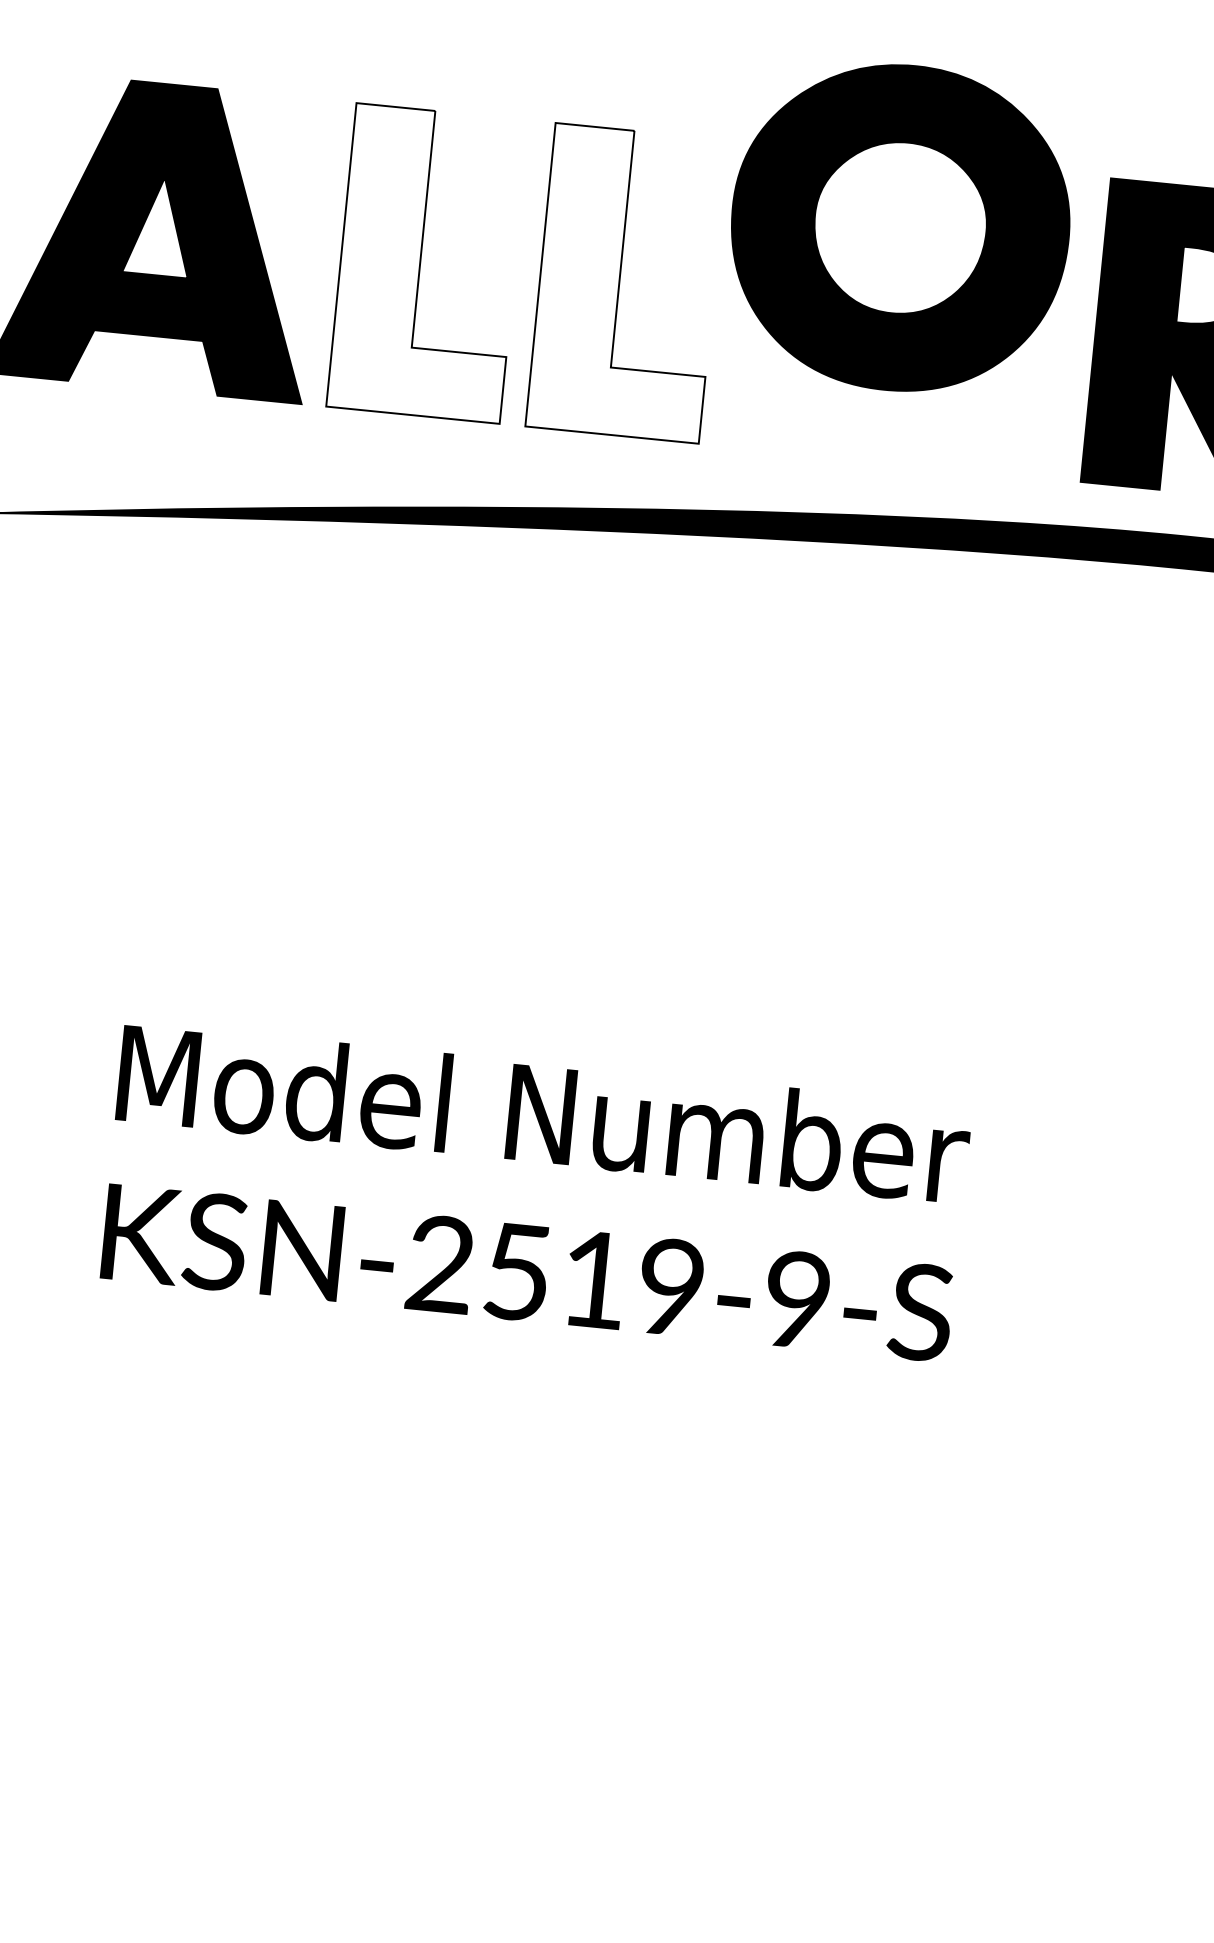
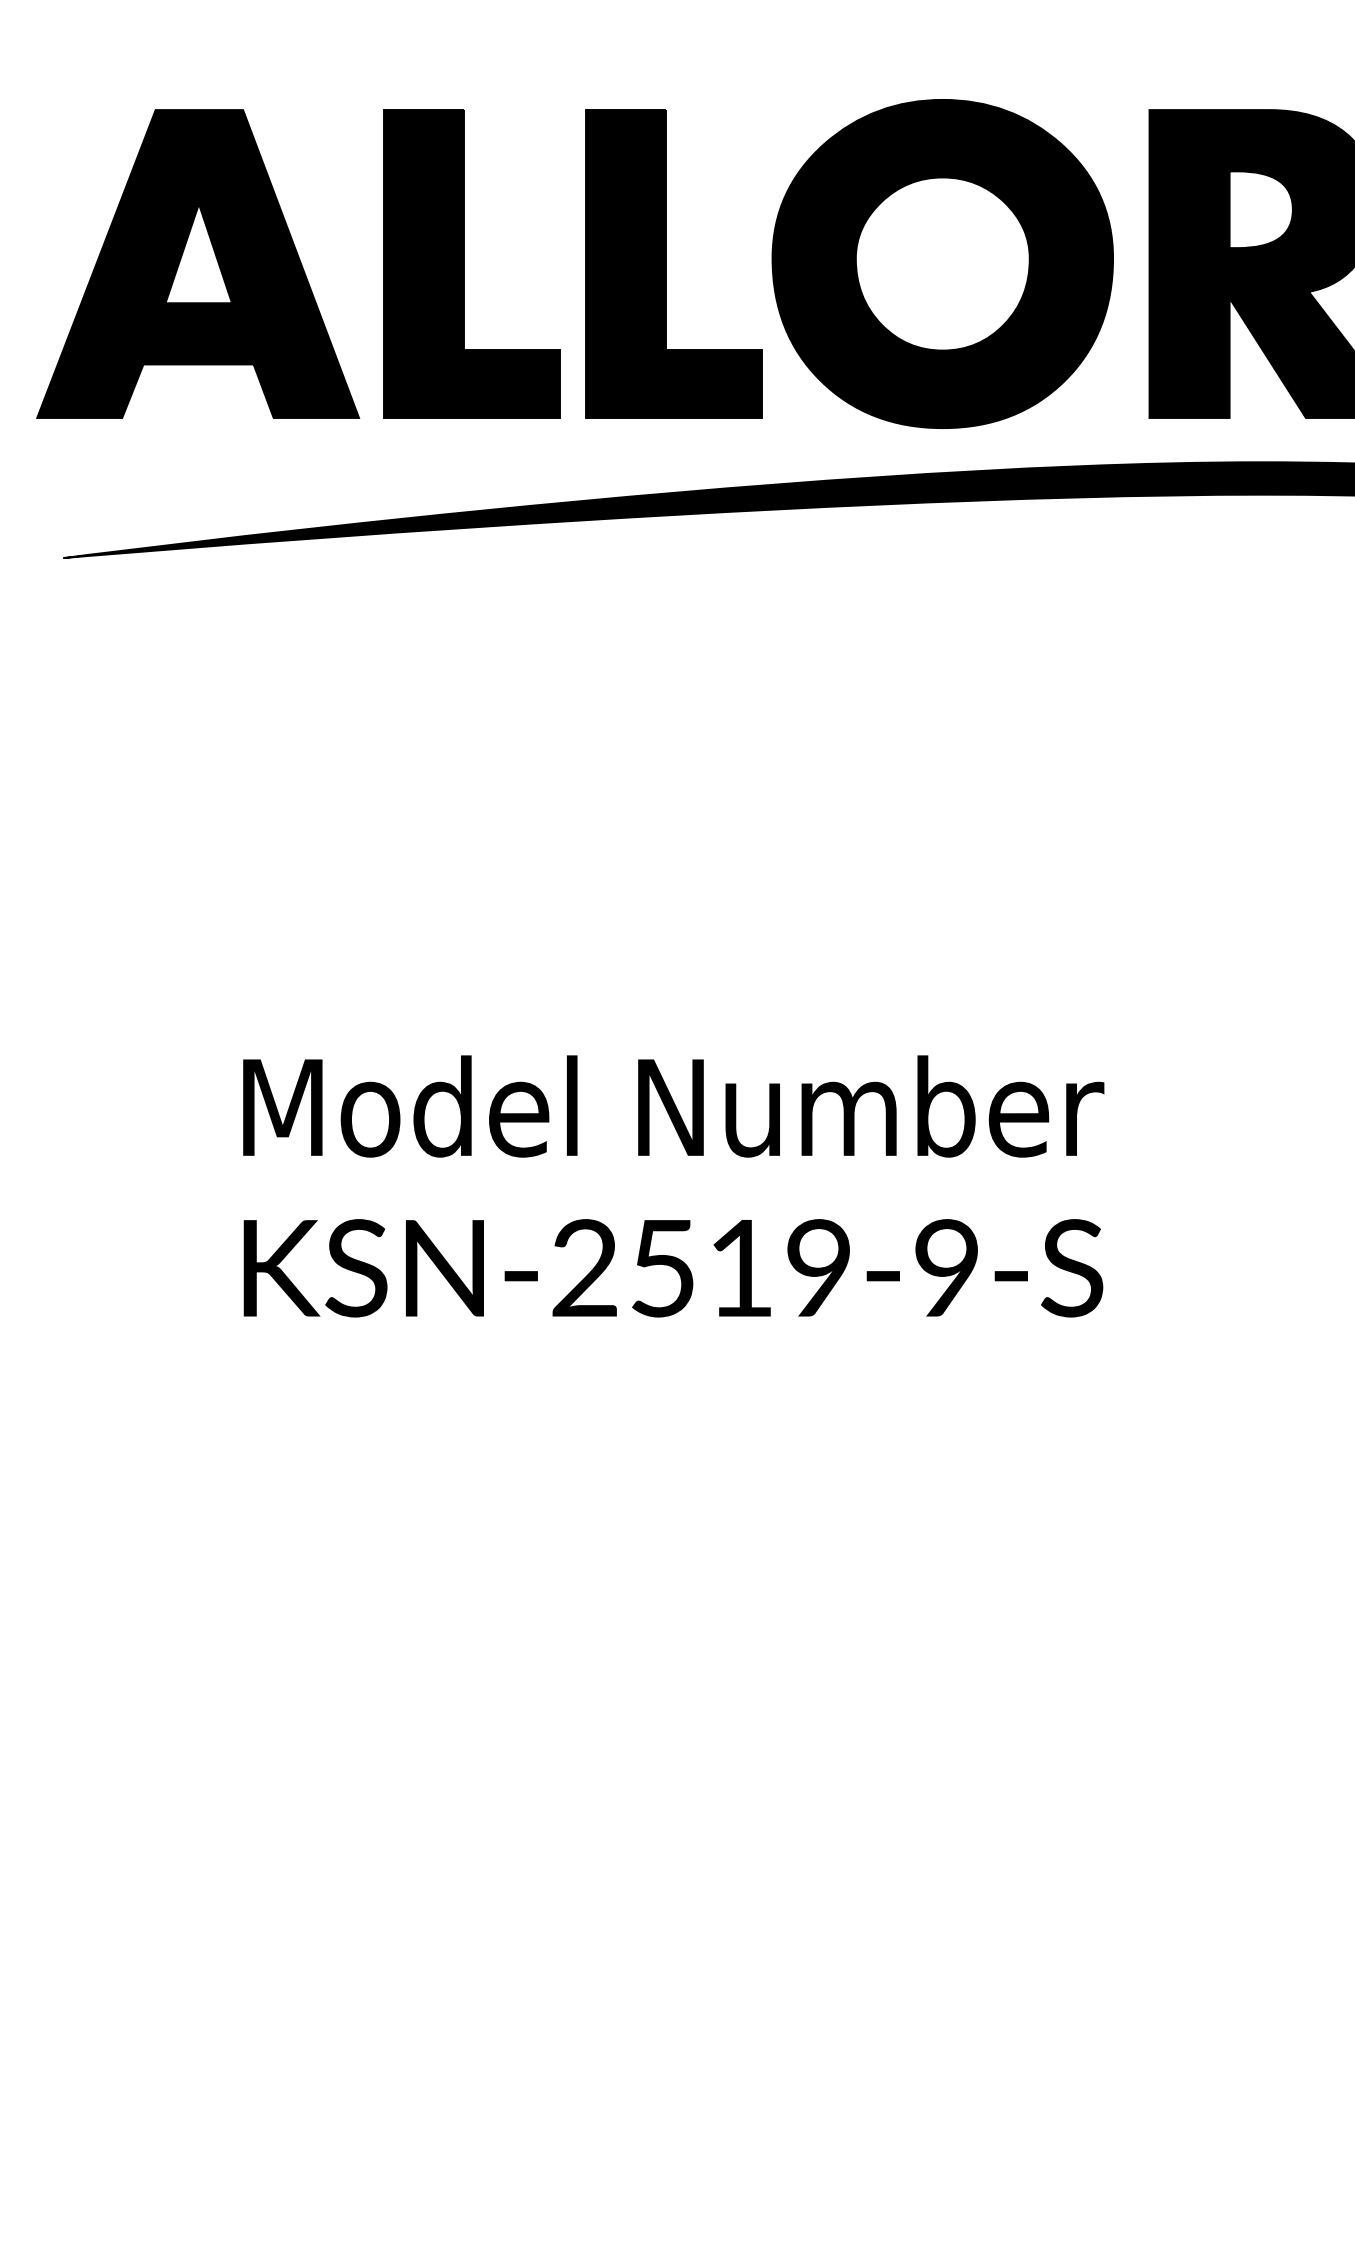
part: (900, 227) -> (942, 263), moved
fill: (427, 262) -> (471, 263), added
fill: (627, 282) -> (674, 263), added

